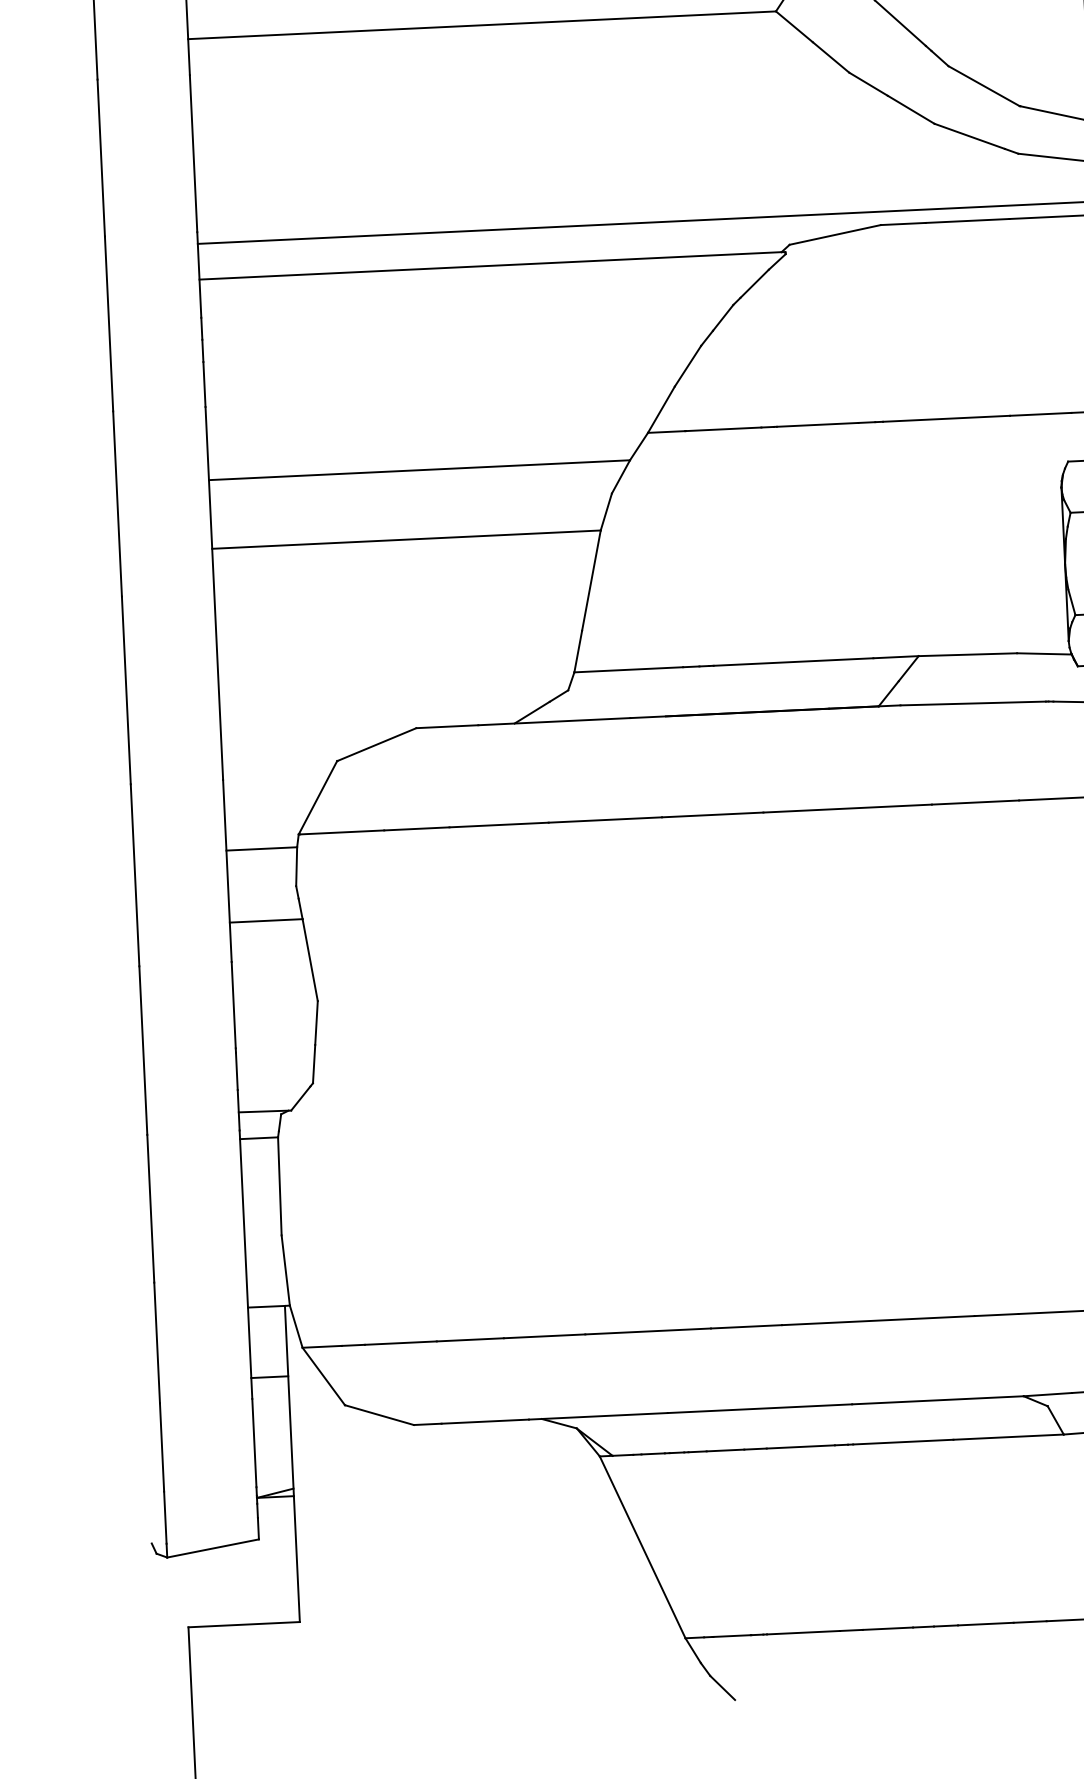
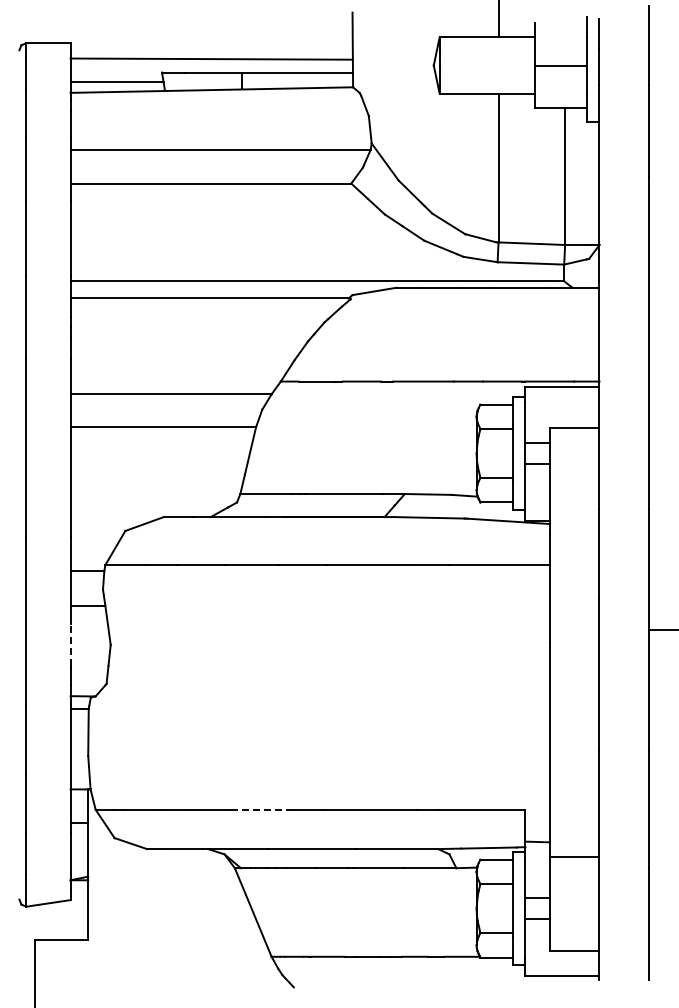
line: (233, 1004) -> (70, 644), solid -> dashed
line: (647, 1330) -> (260, 809), solid -> dashed

